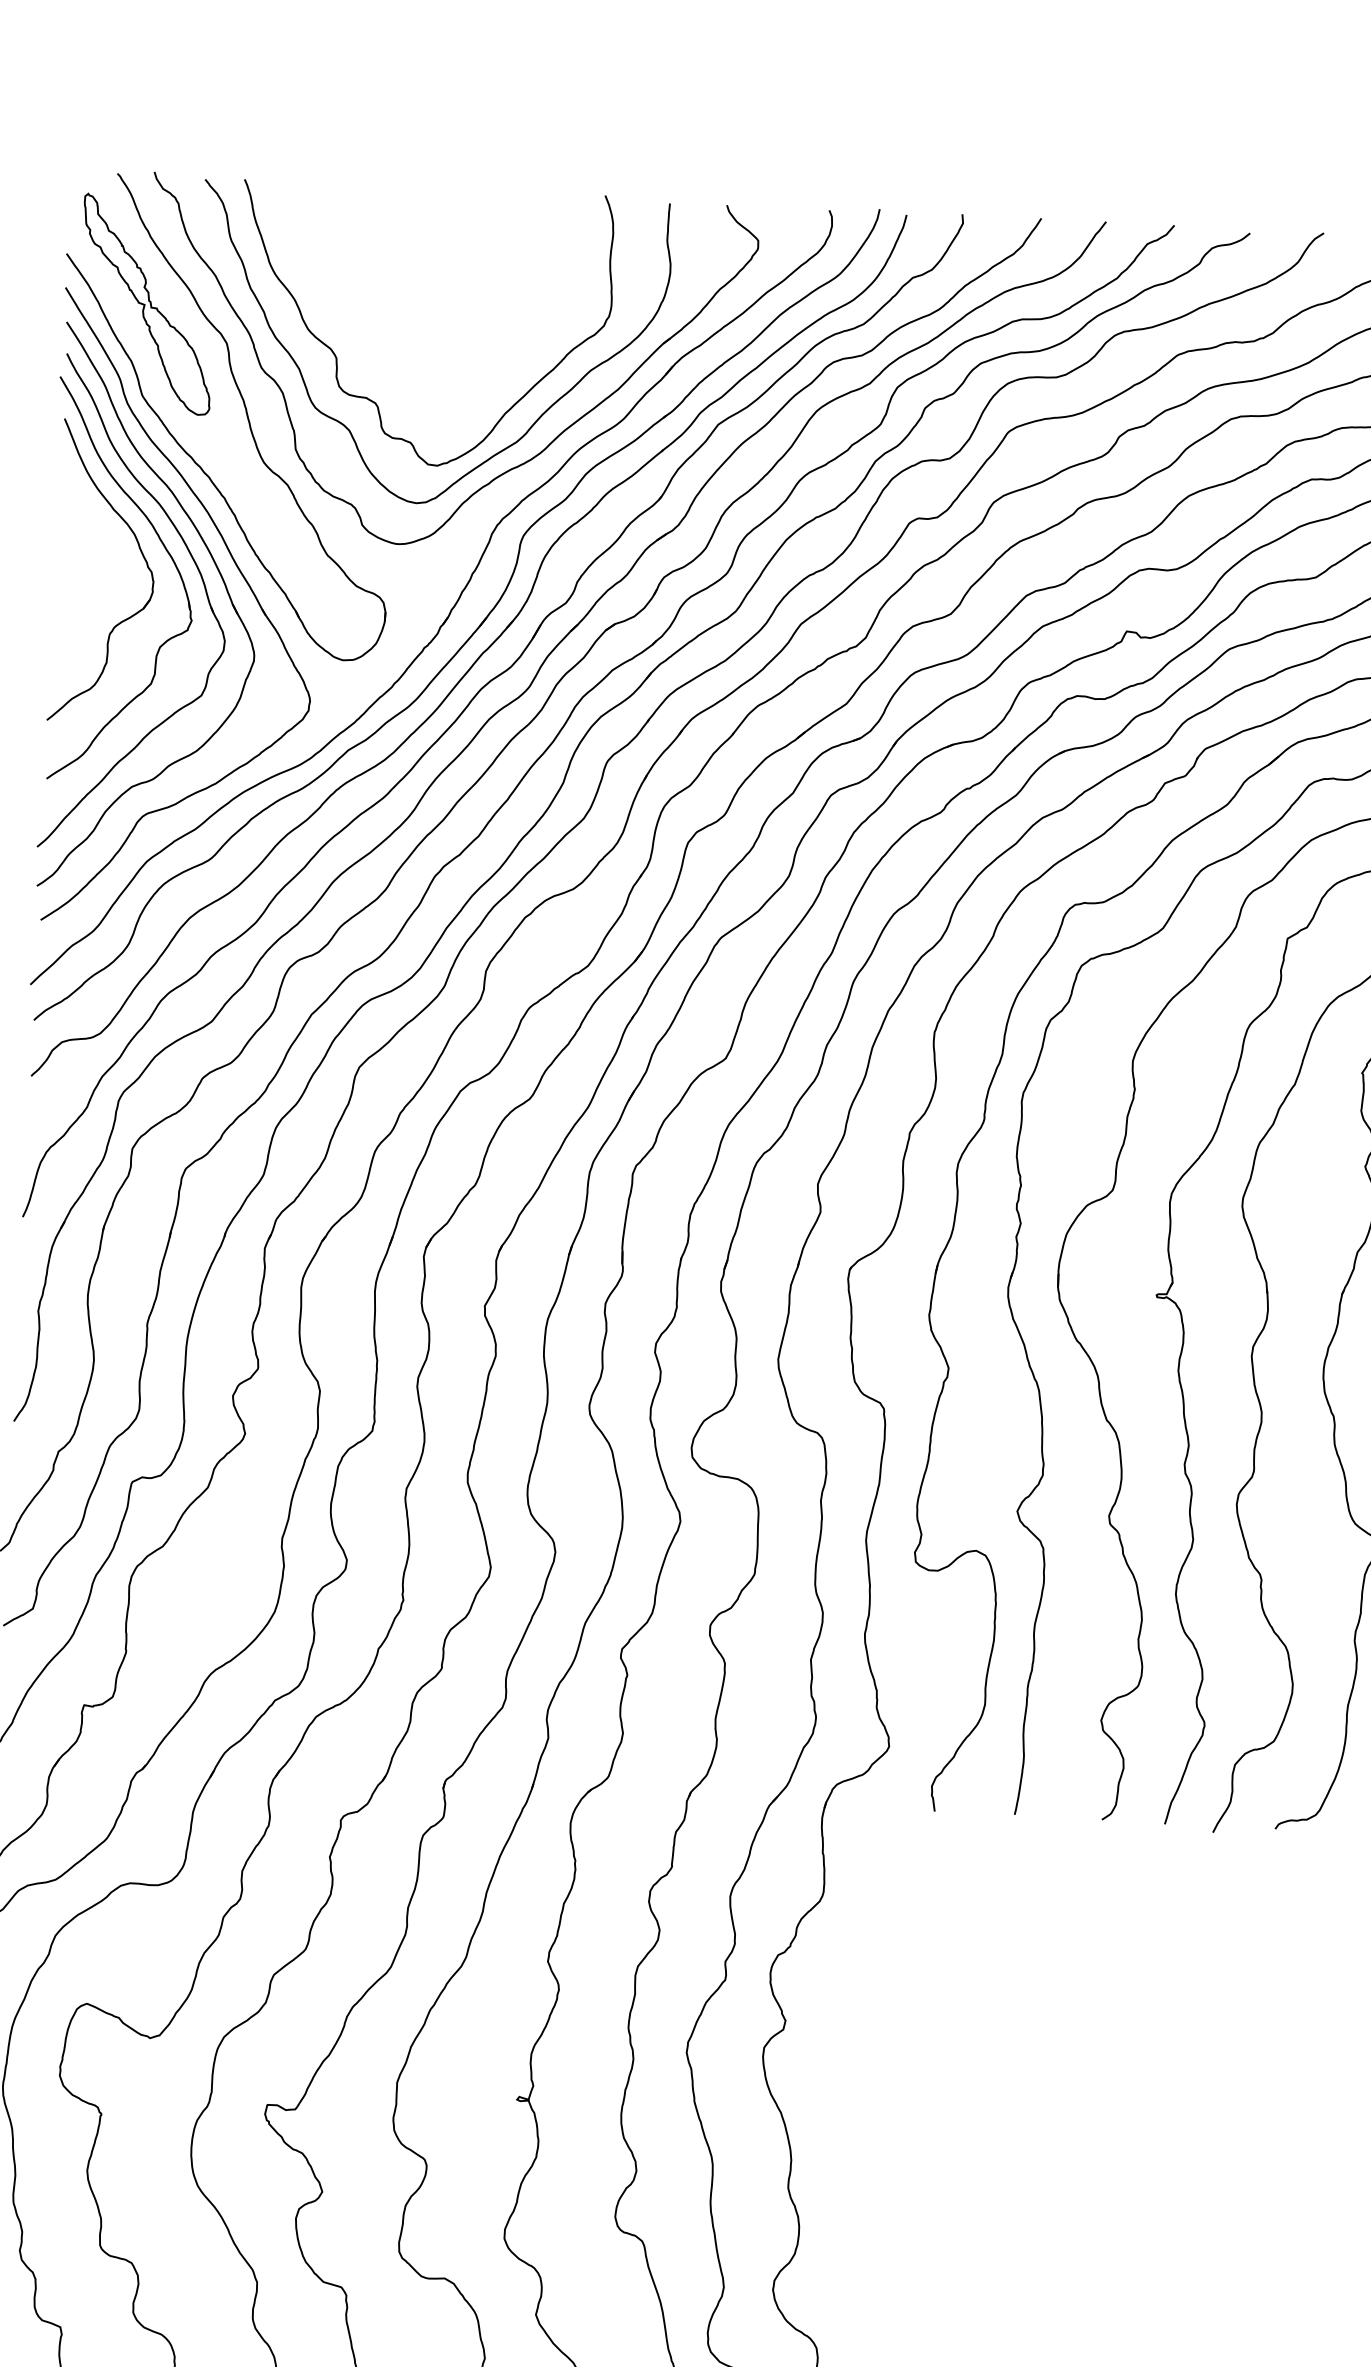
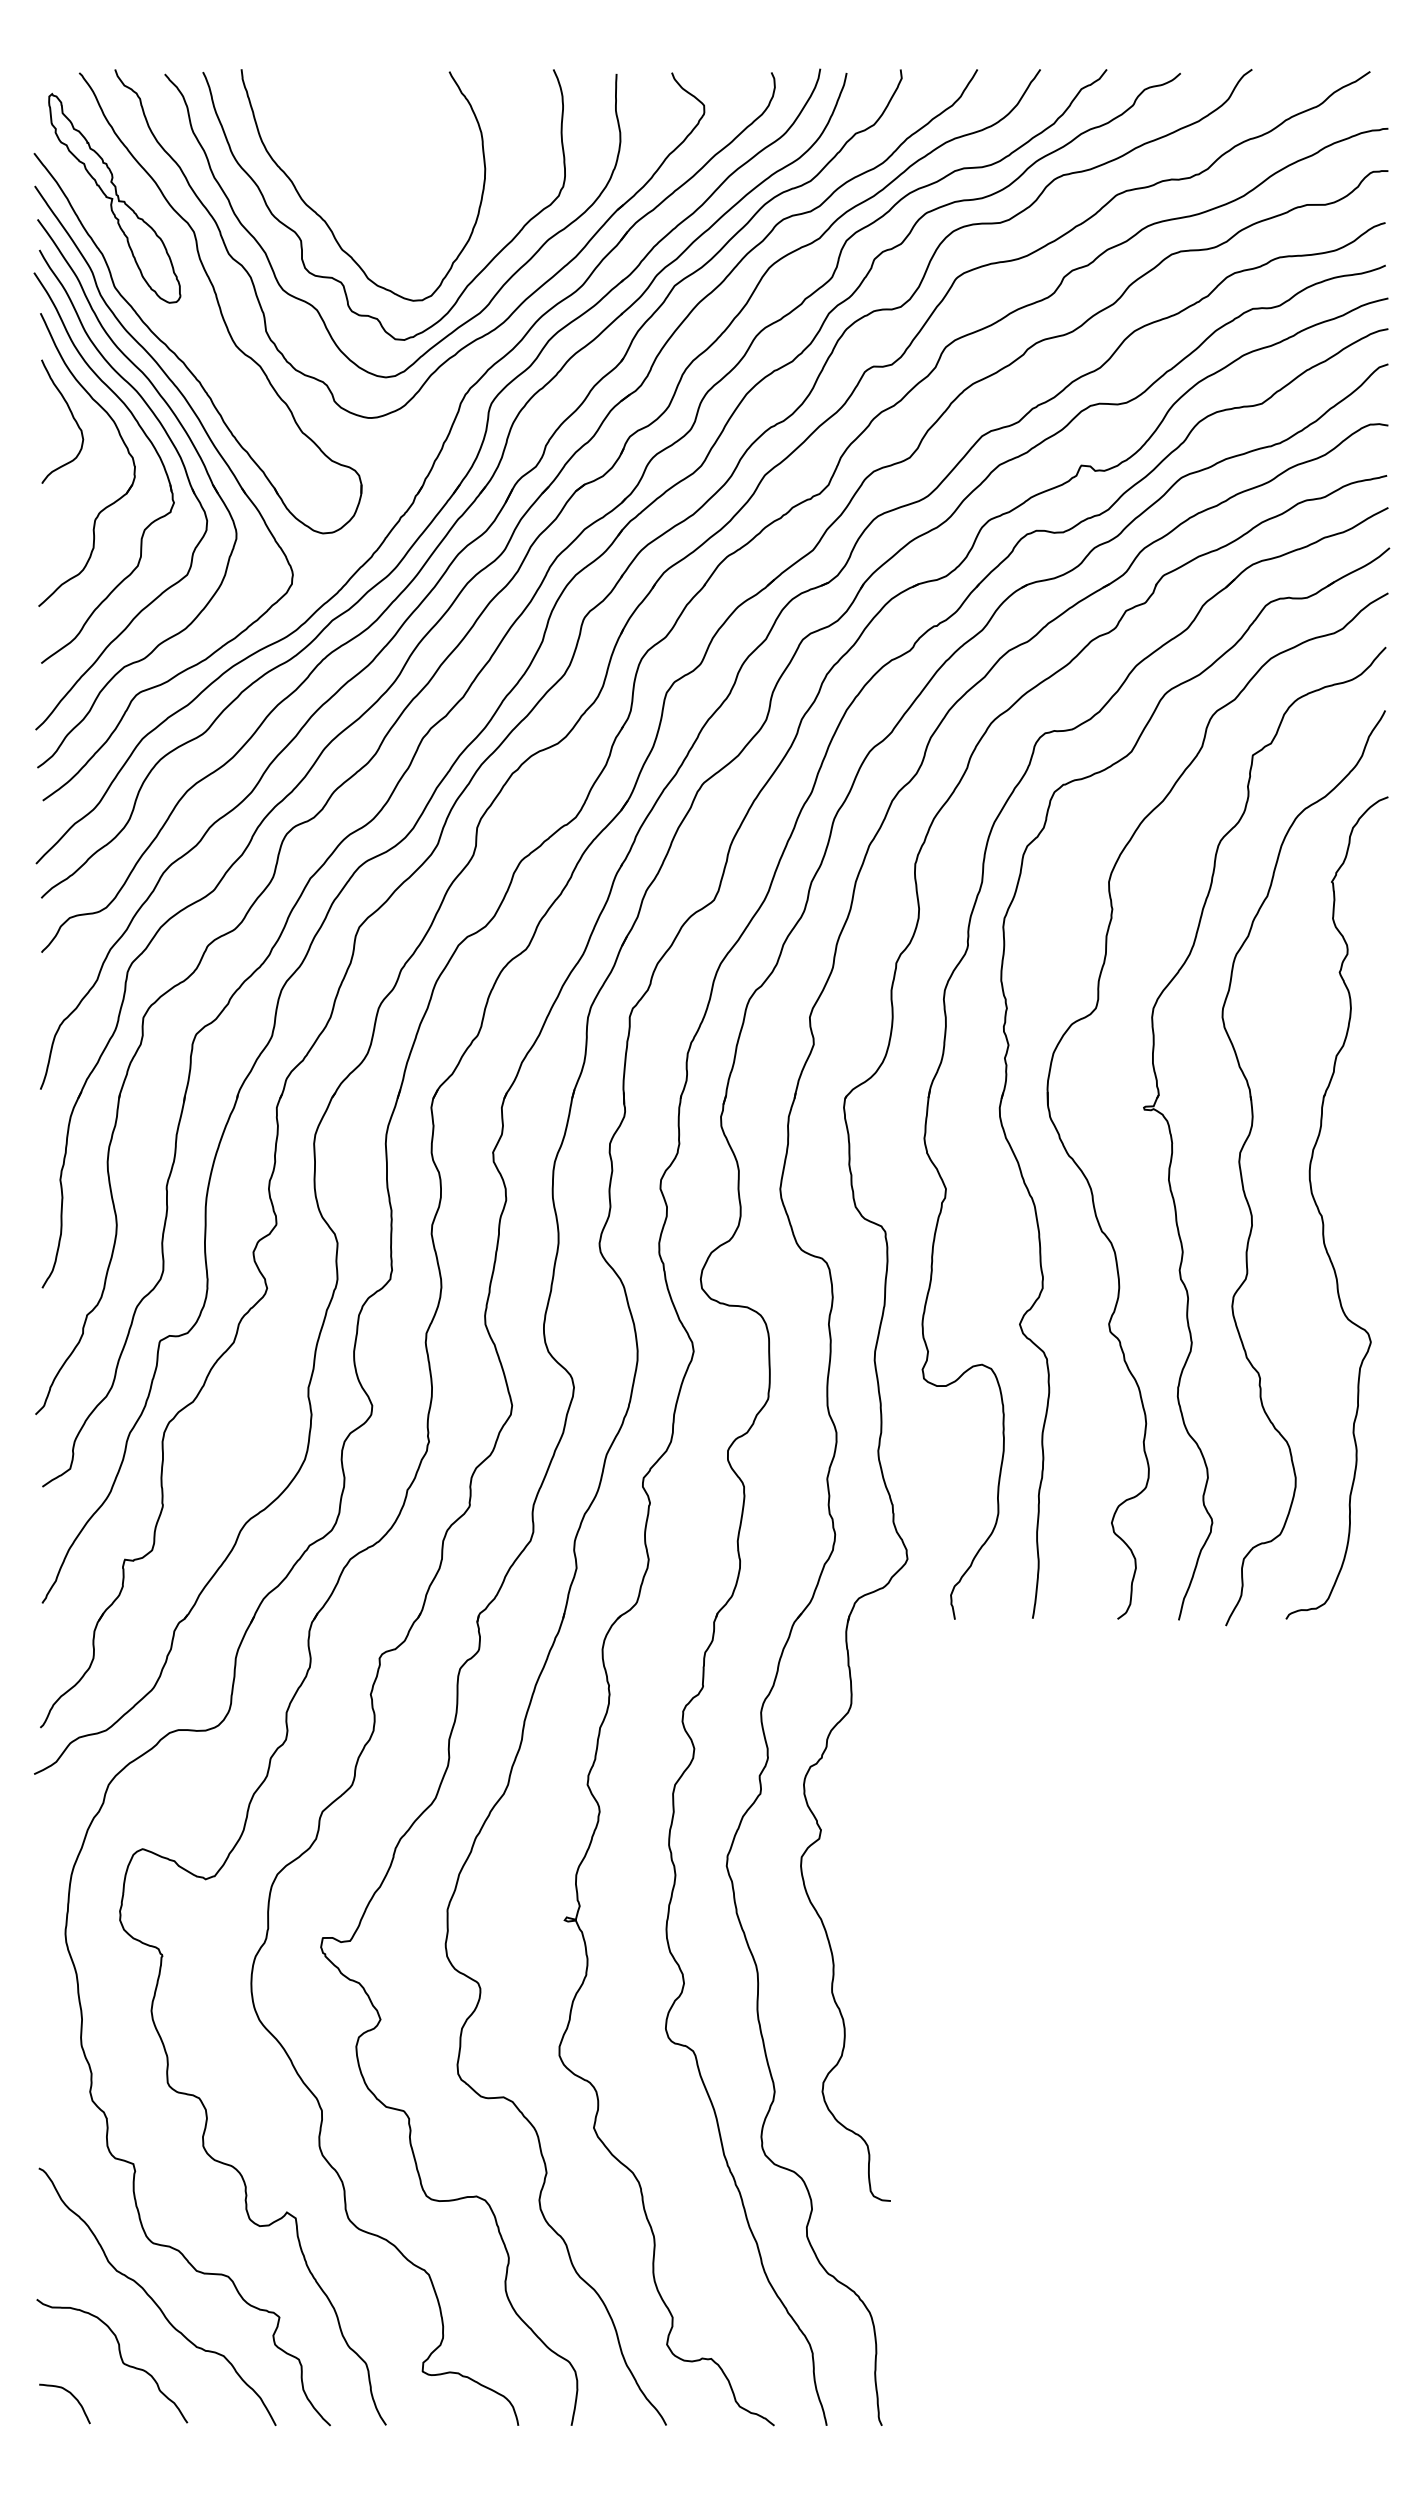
curve: (363, 339) -> (326, 221), added
curve: (91, 527) -> (72, 417), added

